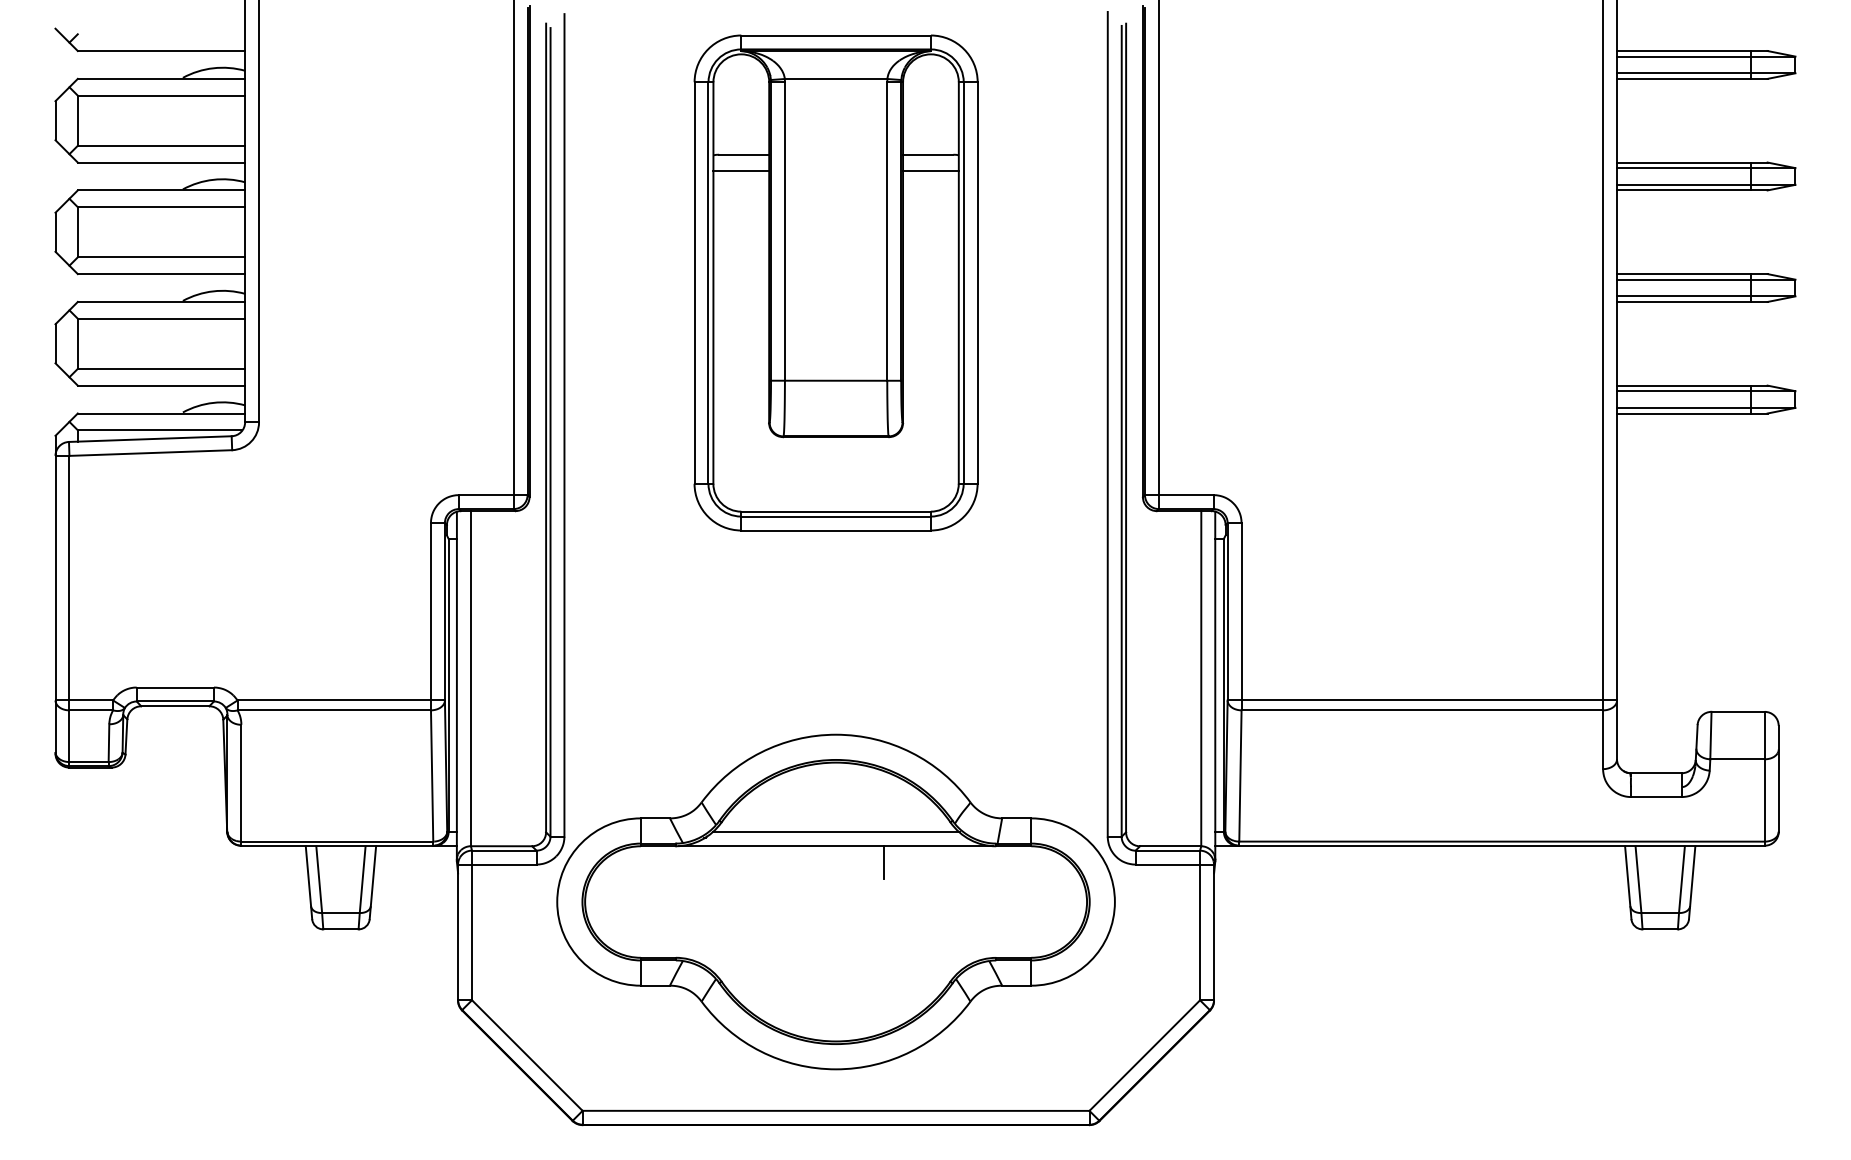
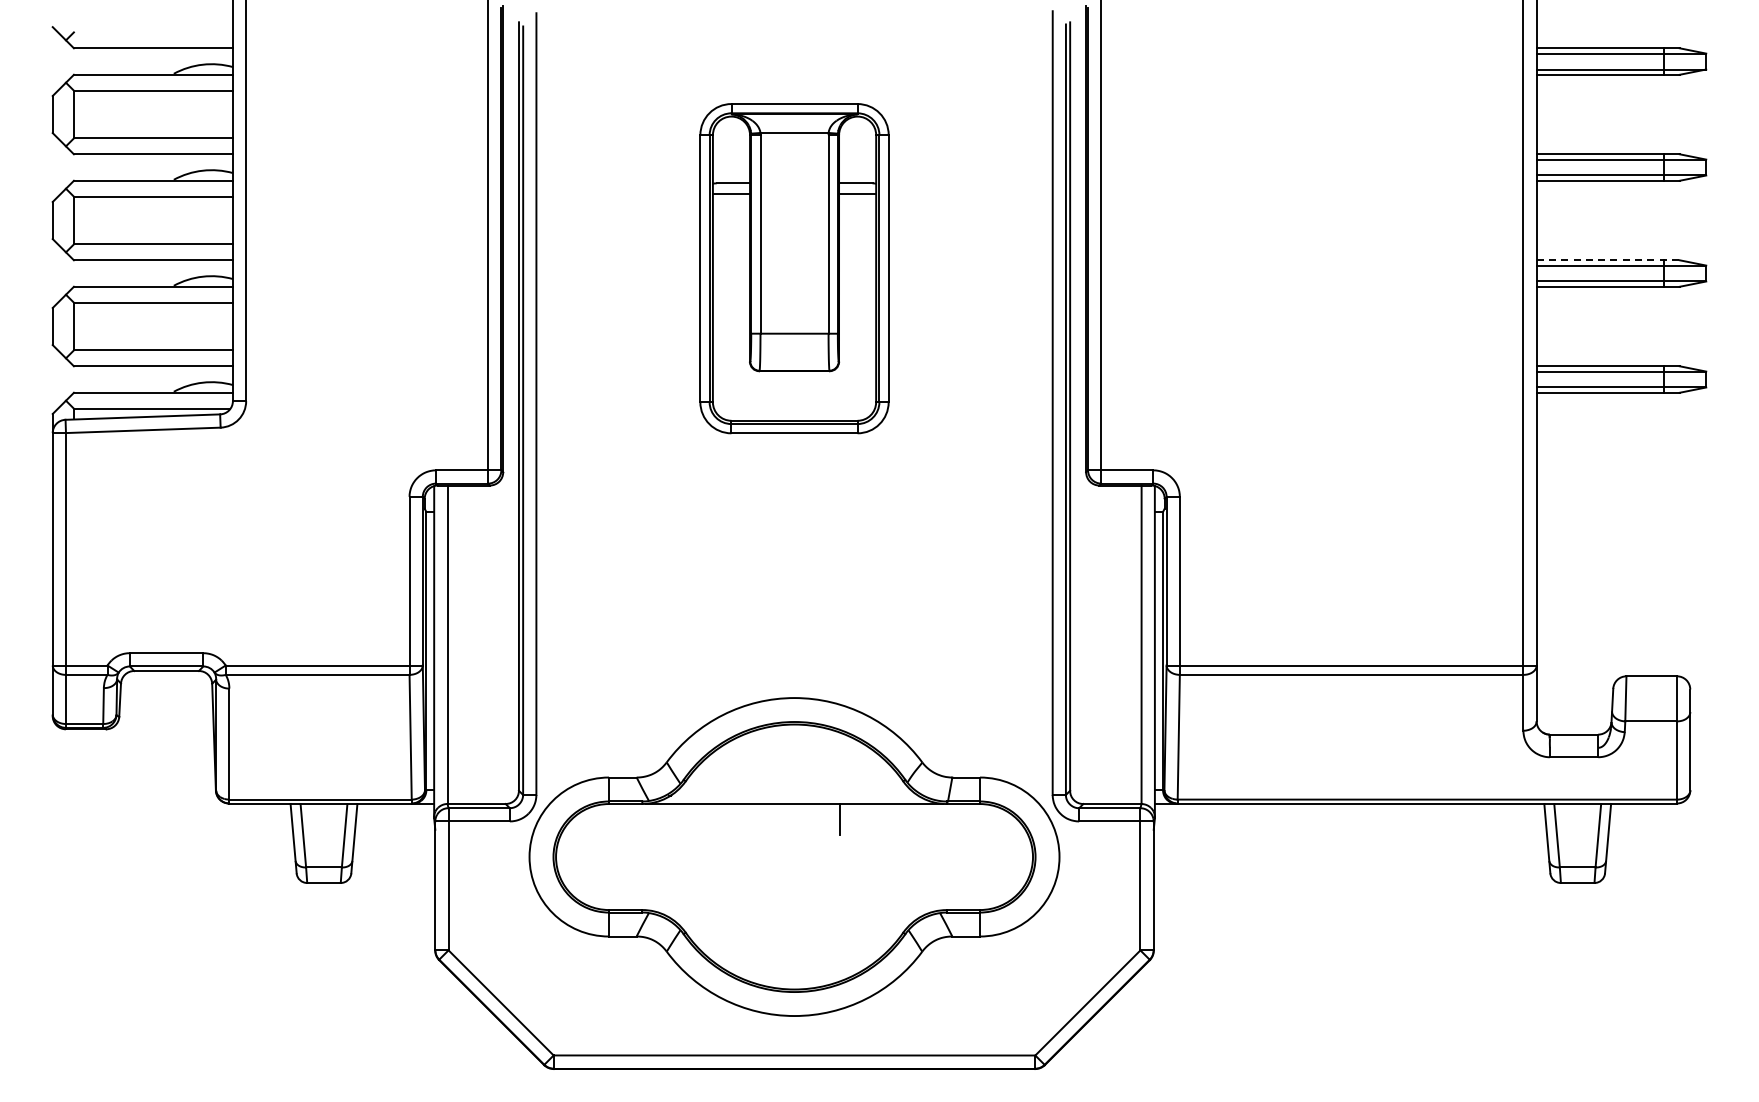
line: (1692, 274) -> (1608, 260), solid -> dashed
part: (836, 282) -> (794, 268), size x0.7
line: (836, 832) -> (794, 790), removed

